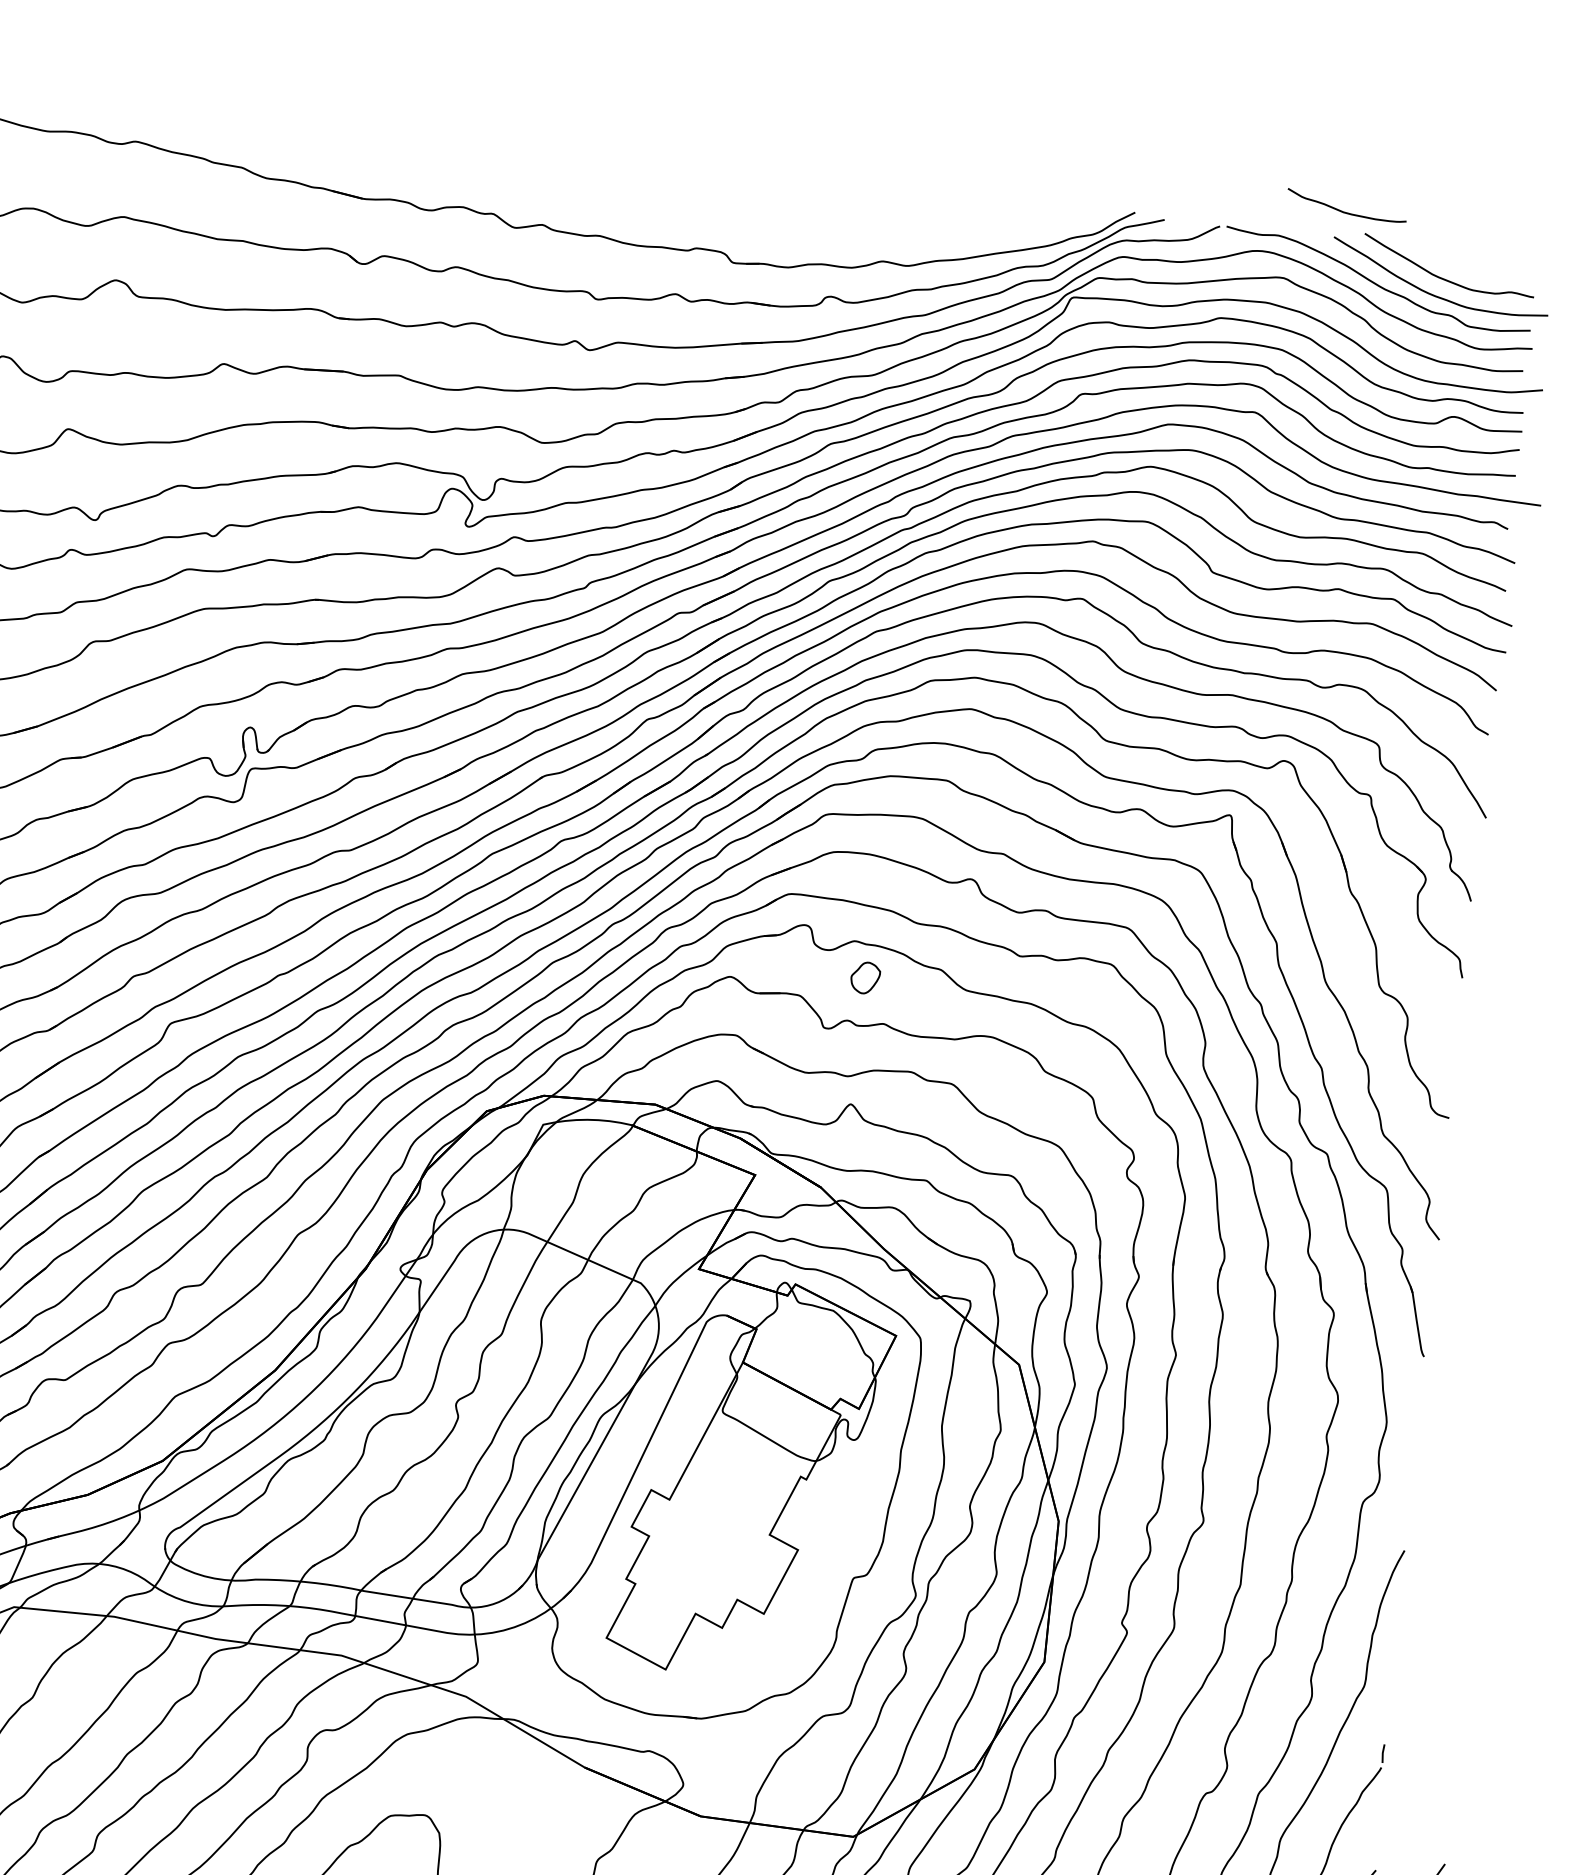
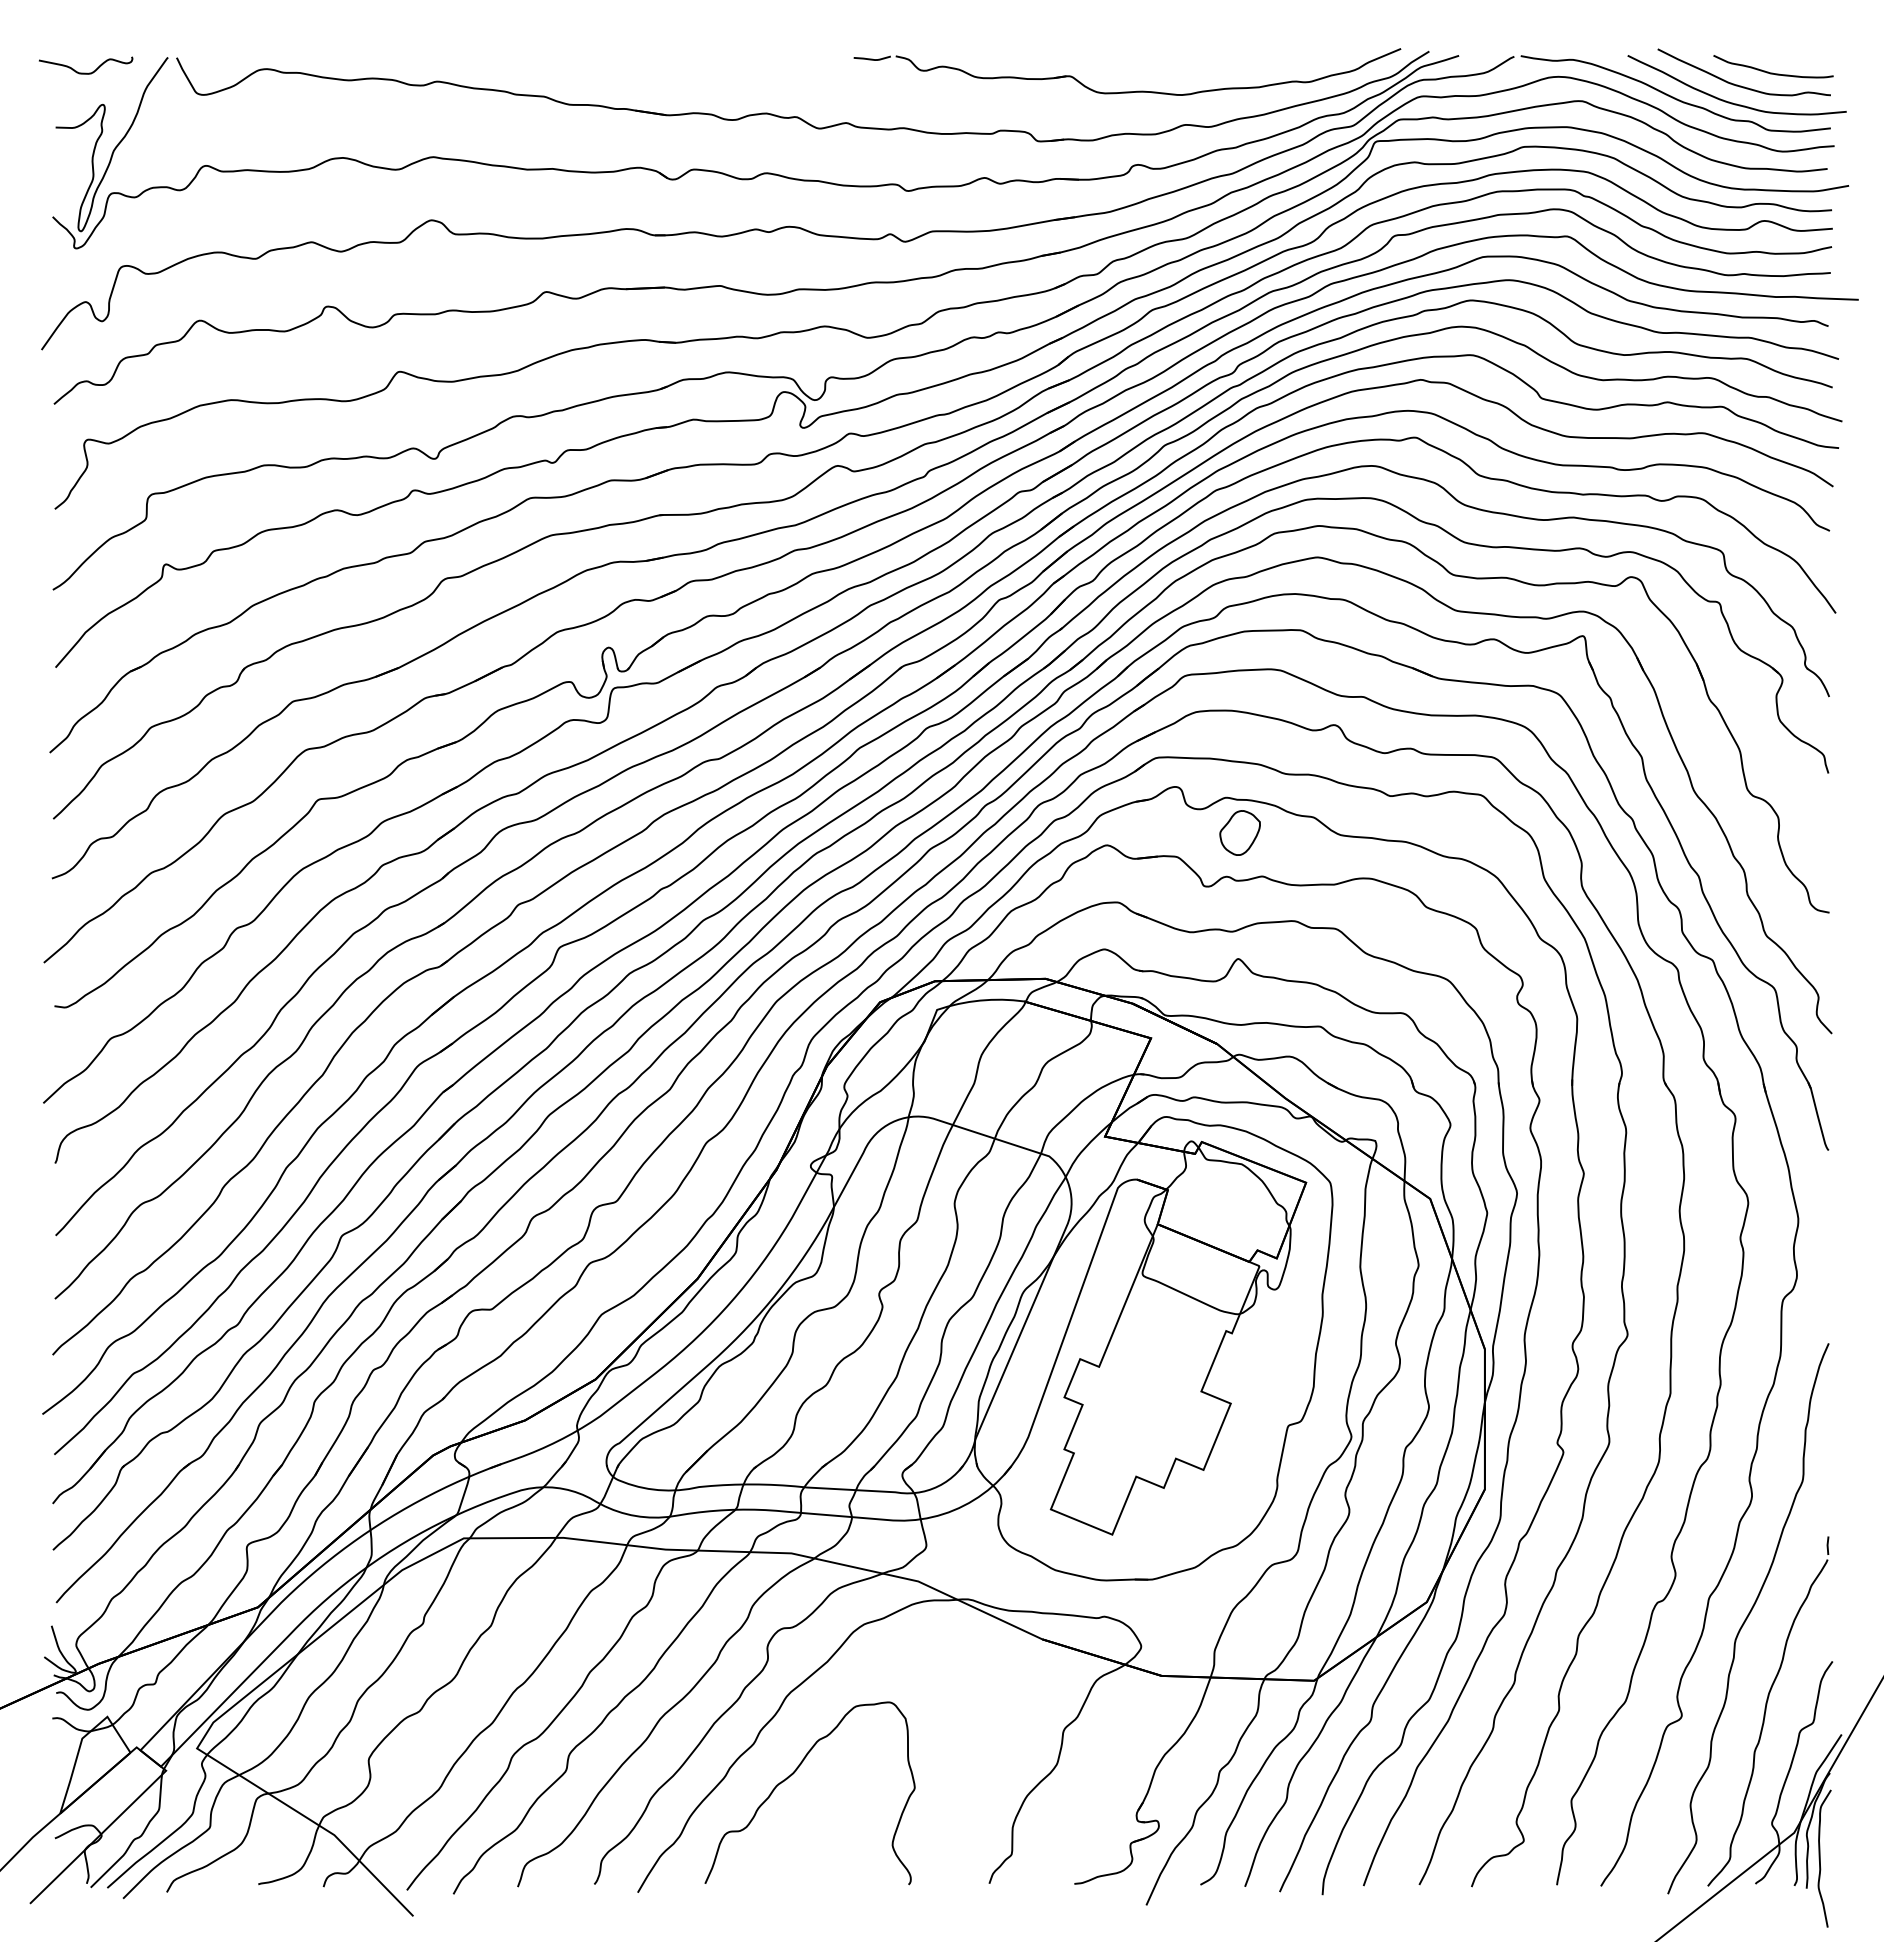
curve: (1345, 211) -> (1772, 72), moved
part: (828, 221) -> (1127, 91), added
part: (864, 977) -> (1239, 832), size x1.43

